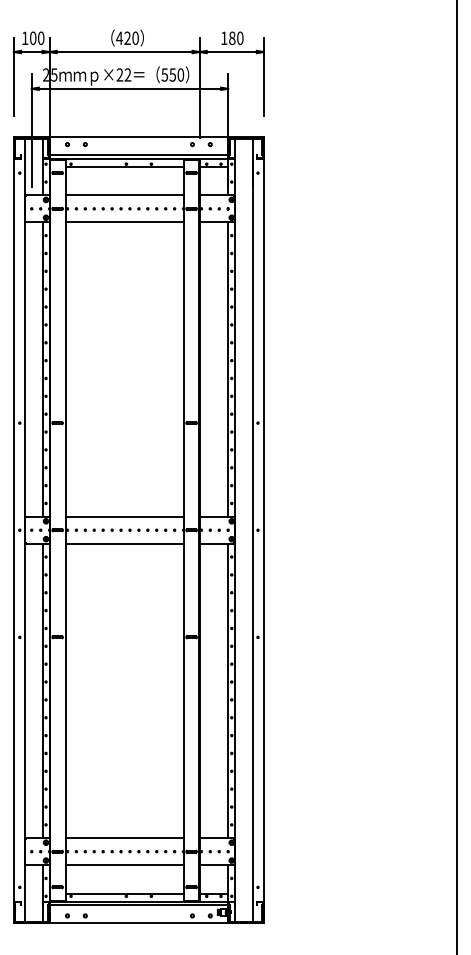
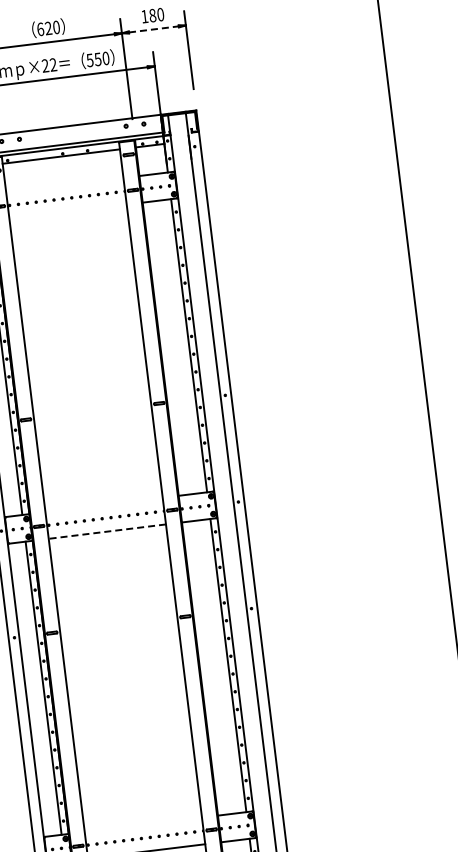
text: (119, 38) -> (40, 29), 420 -> 620
line: (231, 52) -> (153, 29), solid -> dashed
line: (124, 195) -> (64, 185), removed
line: (124, 222) -> (67, 212), removed
line: (124, 516) -> (103, 504), removed
line: (124, 543) -> (107, 531), solid -> dashed
line: (124, 838) -> (143, 825), removed

